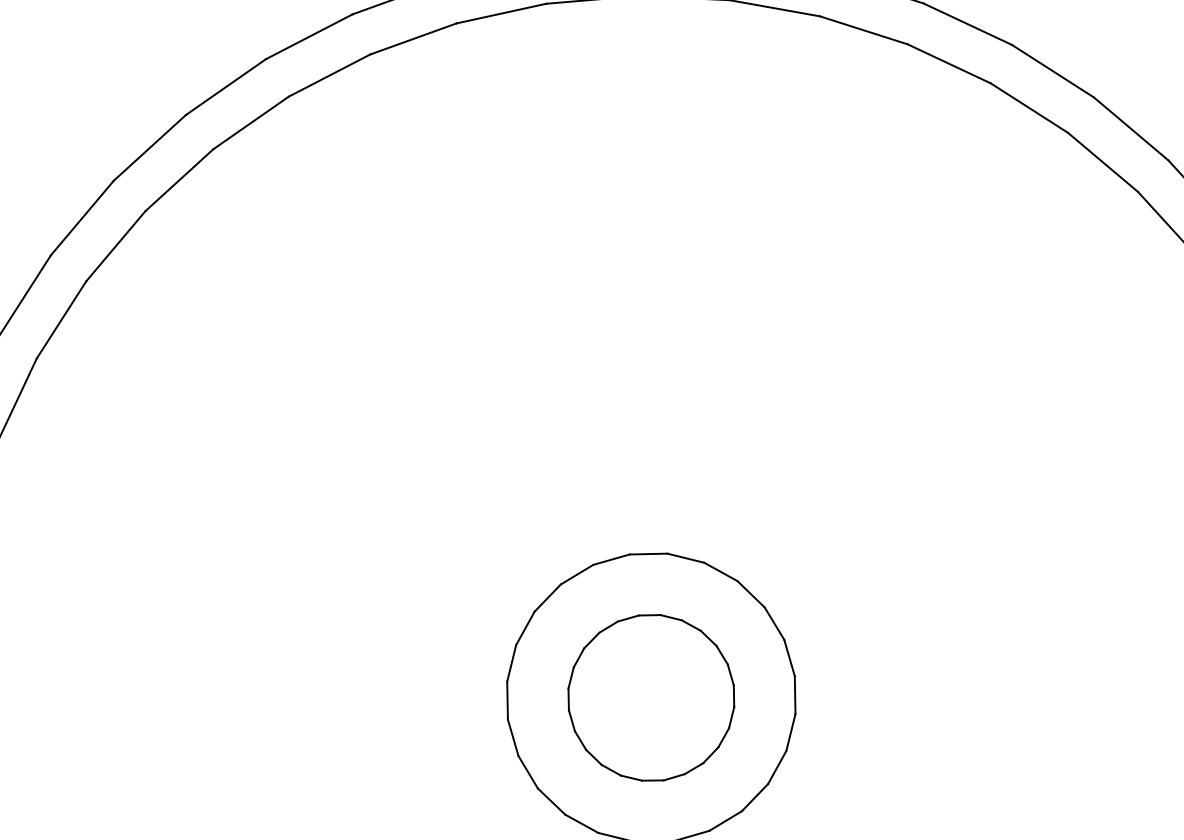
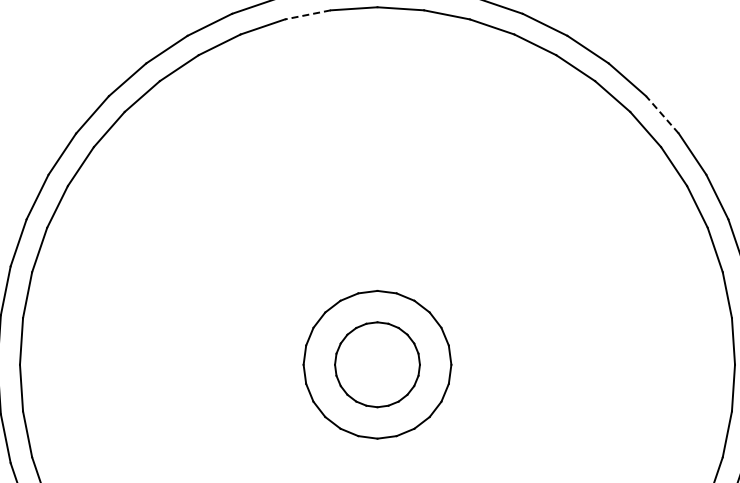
line: (412, 38) -> (307, 14), solid -> dashed
line: (1131, 128) -> (662, 114), solid -> dashed

